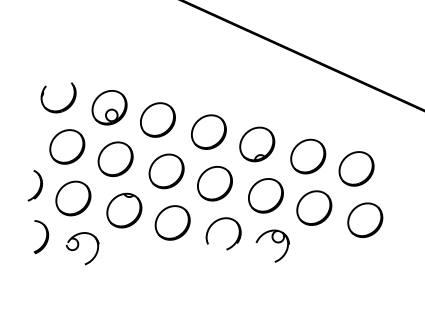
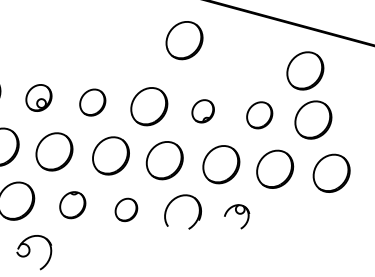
part: (250, 76) -> (183, 39), added
part: (109, 107) -> (38, 97), size x0.7
part: (157, 119) -> (92, 102), size x0.7
part: (356, 122) -> (305, 70), added
part: (257, 144) -> (203, 111), size x0.6
part: (308, 156) -> (259, 115), size x0.7
part: (124, 210) -> (72, 205), size x0.7
part: (172, 222) -> (126, 209), size x0.6
part: (272, 245) -> (237, 216), size x0.7

